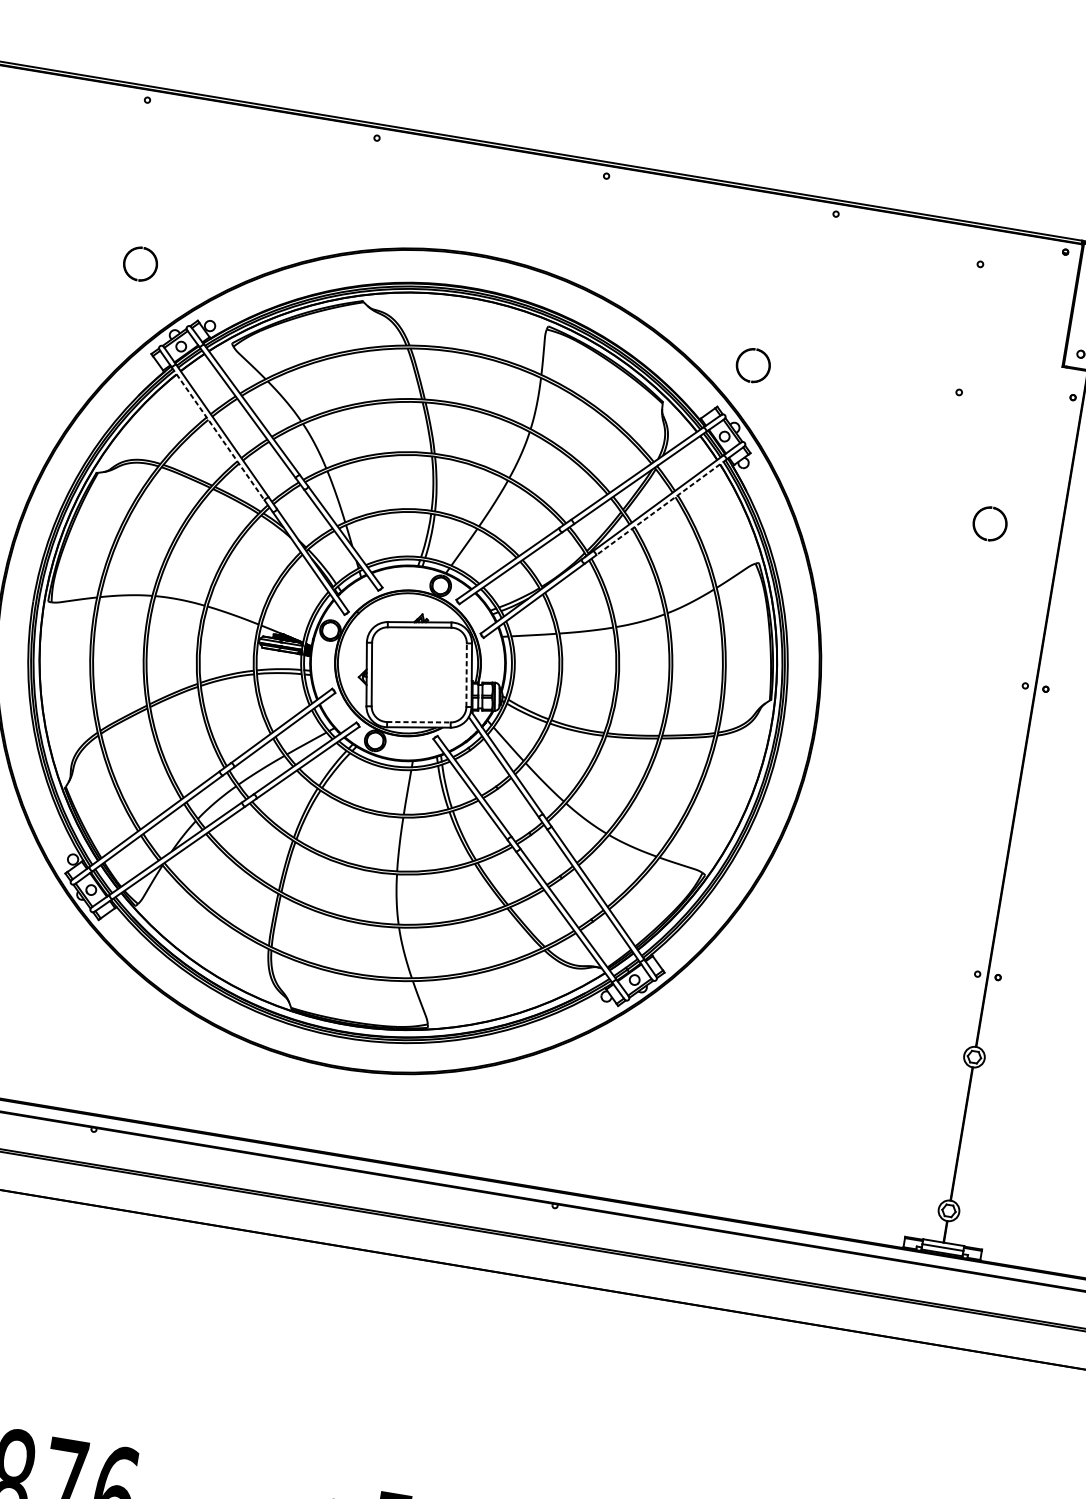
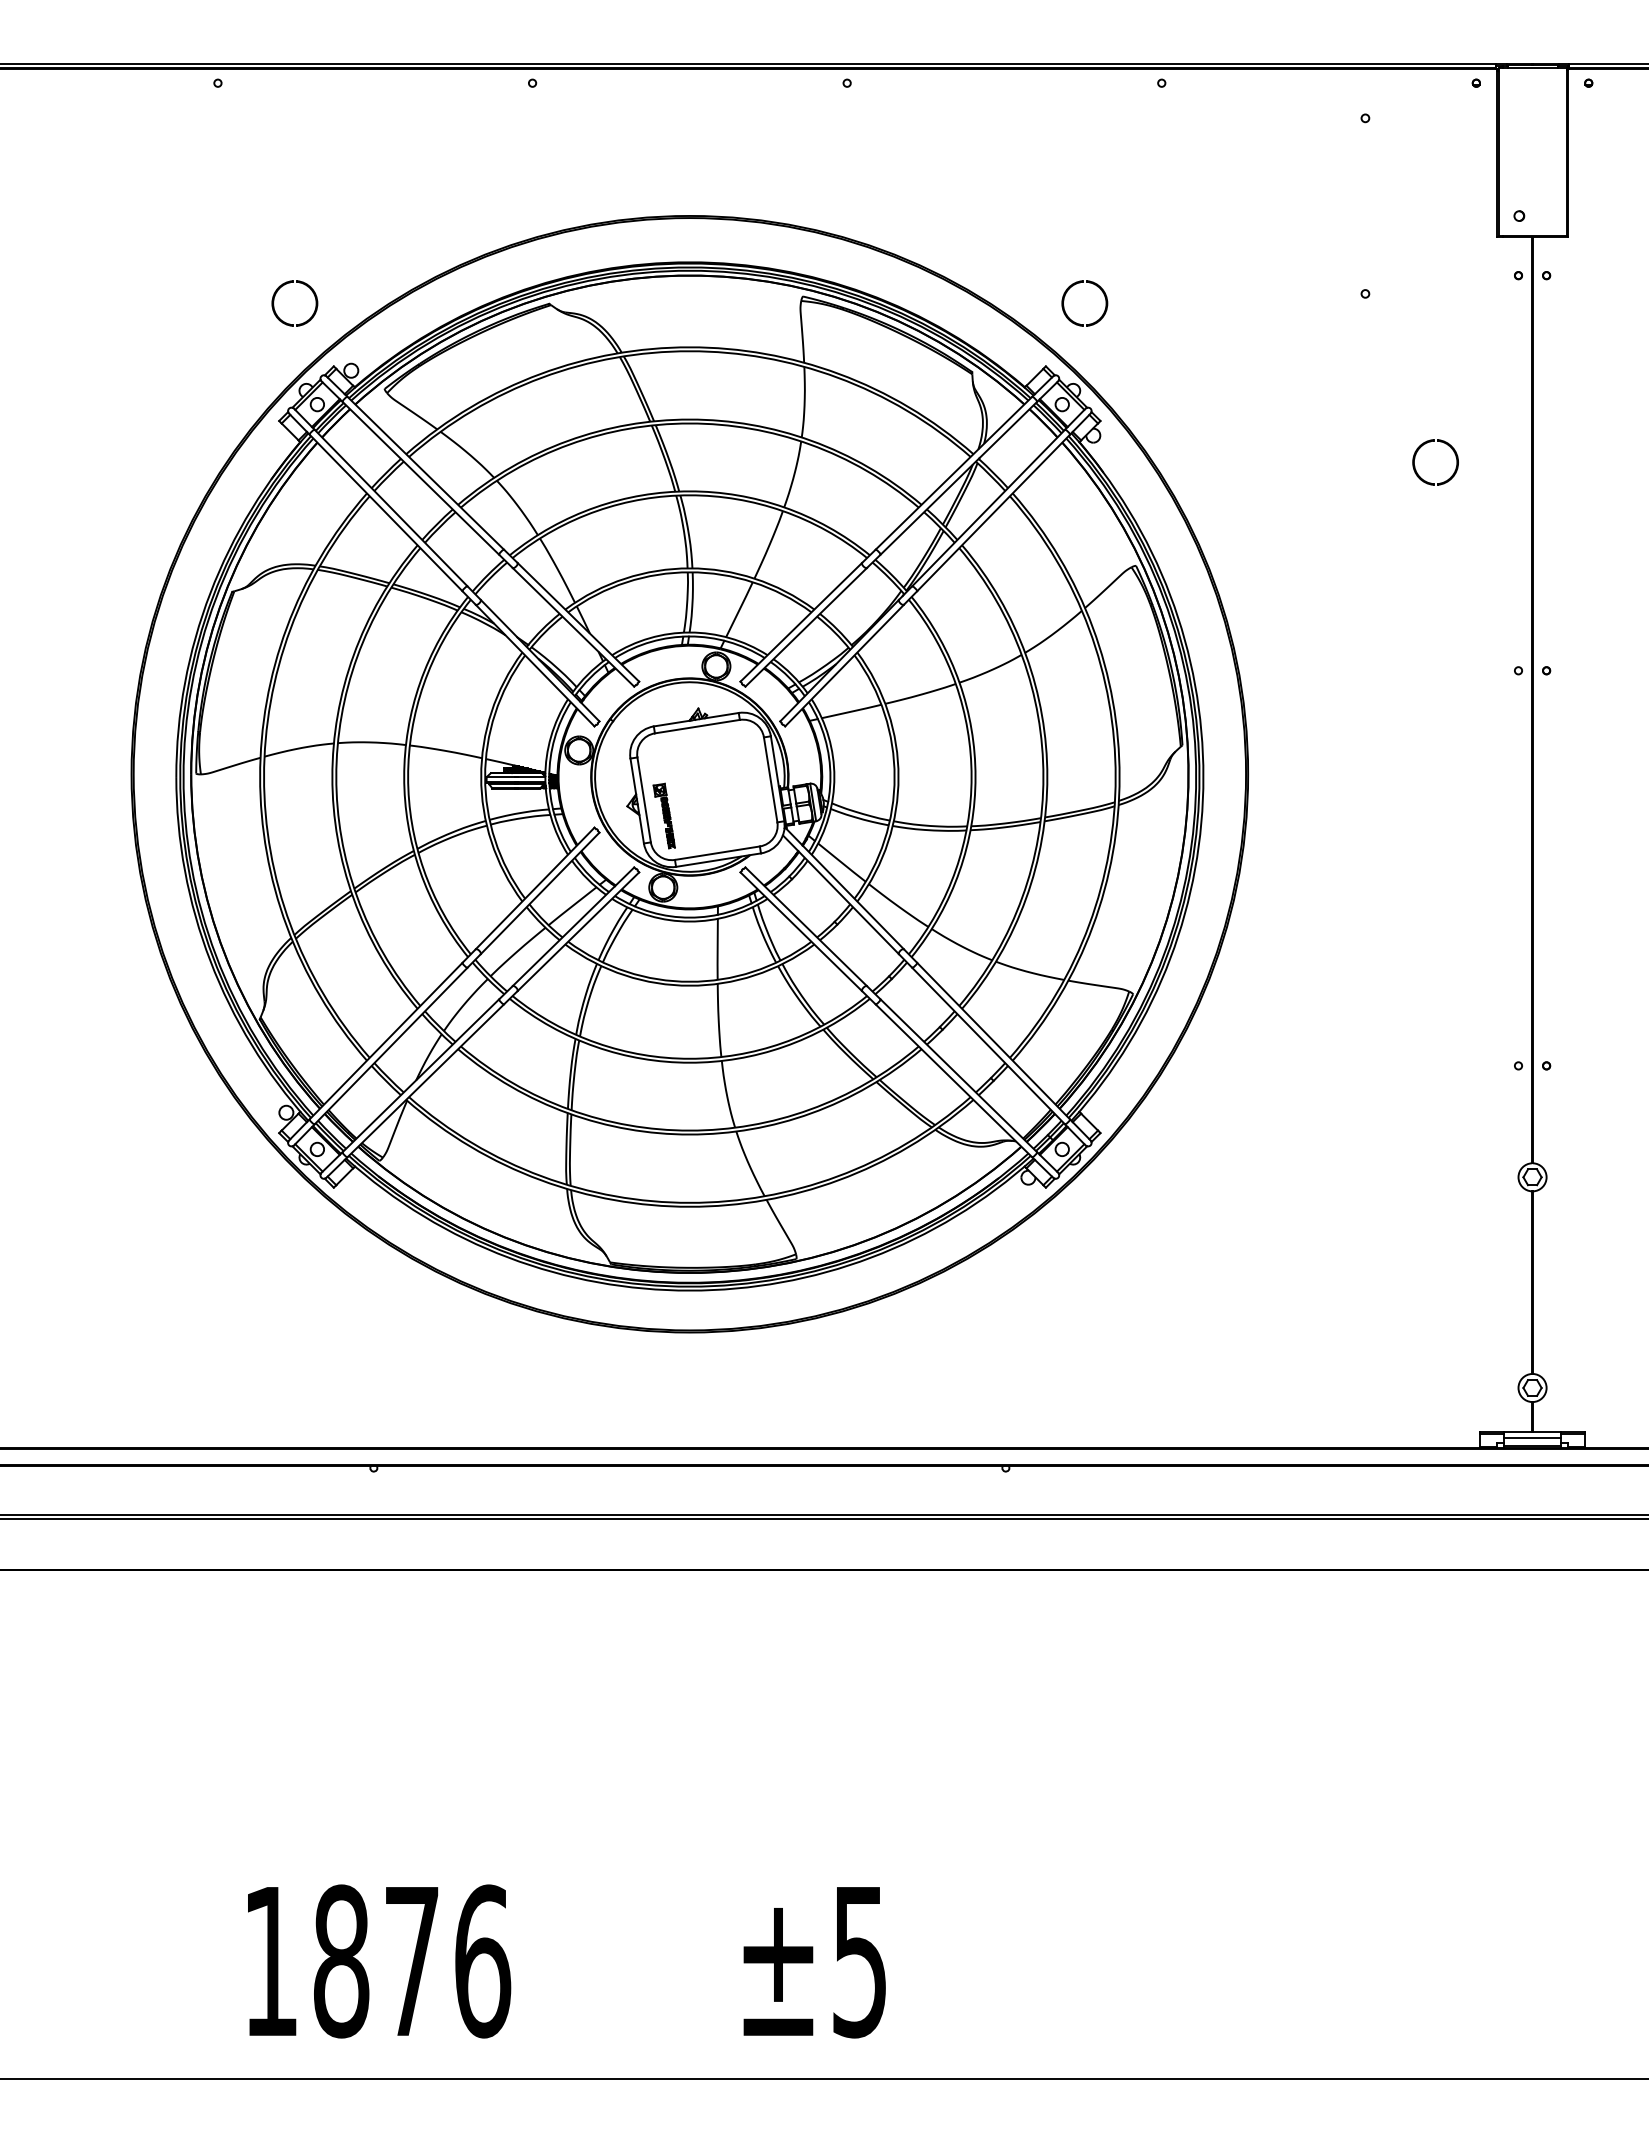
part: (125, 260) -> (274, 302), moved
line: (218, 434) -> (386, 513), dashed -> solid
line: (661, 507) -> (993, 513), dashed -> solid
line: (466, 674) -> (770, 779), dashed -> solid
part: (384, 688) -> (663, 815), added
line: (418, 722) -> (717, 853), dashed -> solid

